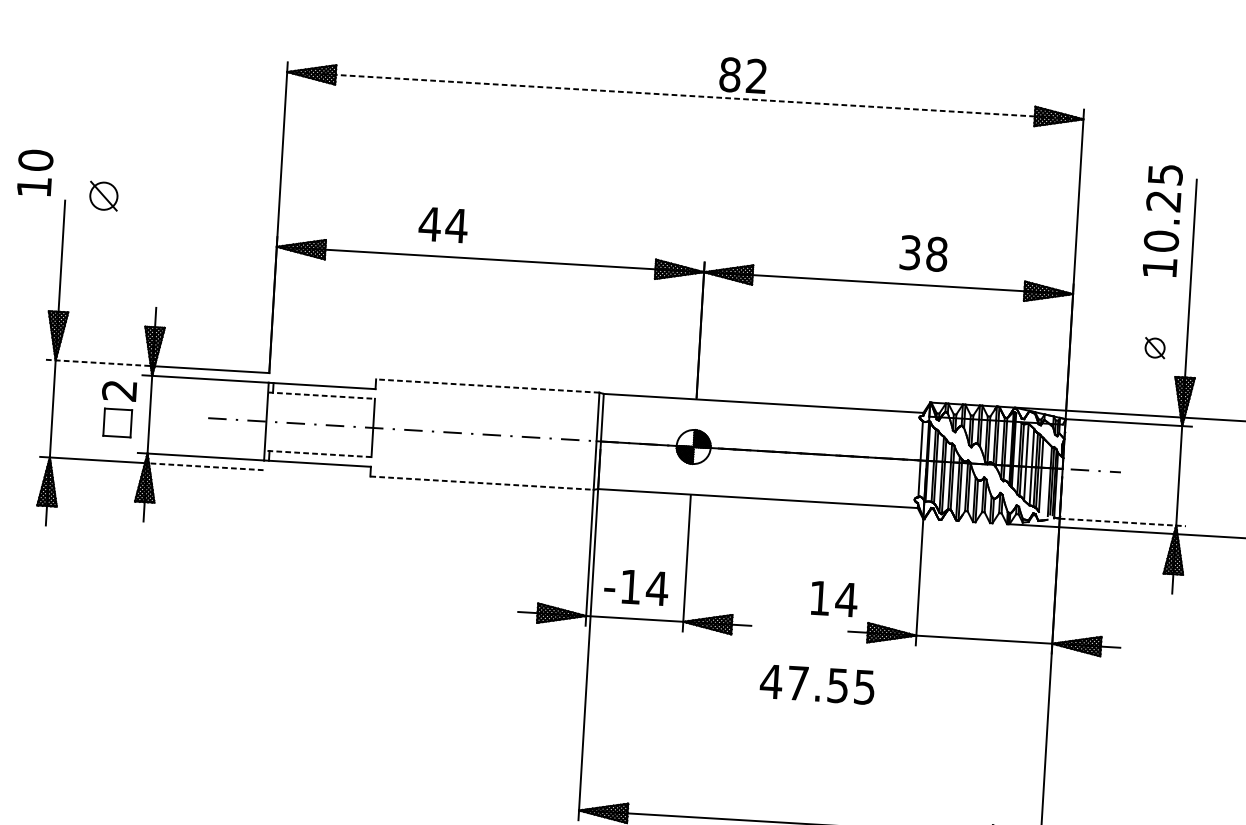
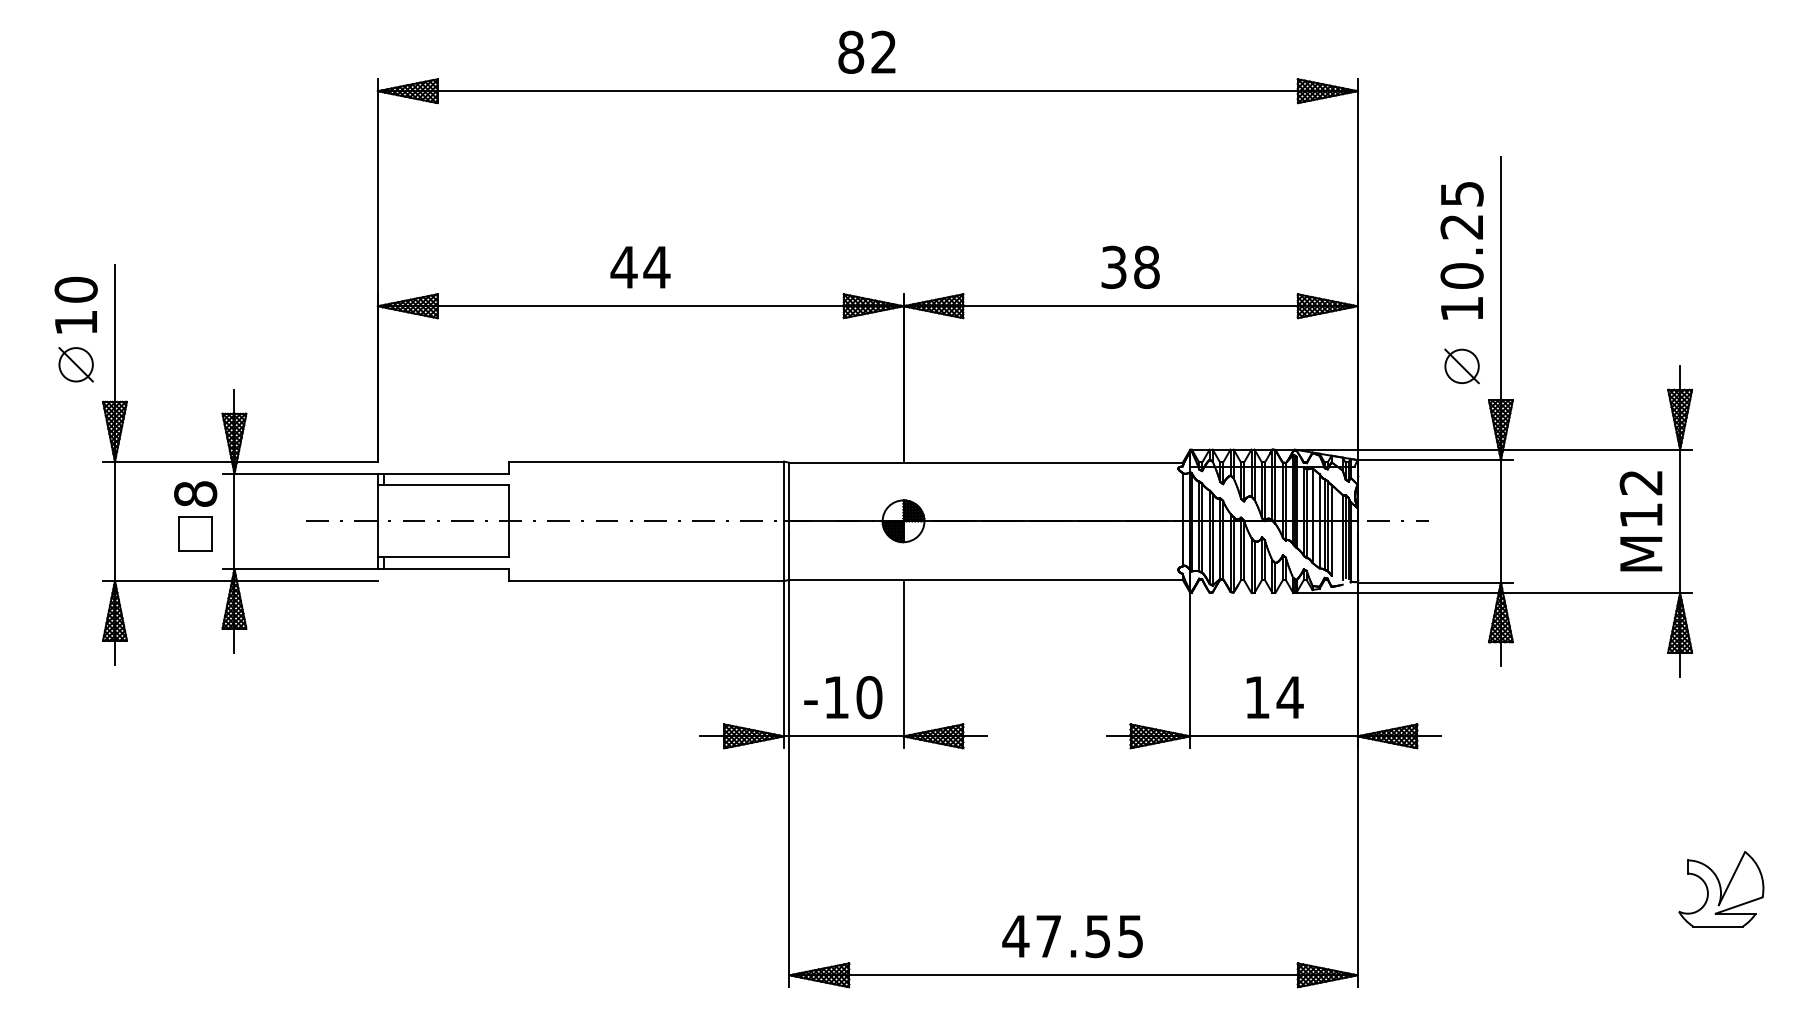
text: (742, 74) -> (866, 51), moved
line: (685, 95) -> (867, 91), dashed -> solid
text: (34, 172) -> (75, 304), moved
part: (103, 195) -> (75, 364), moved
text: (1162, 220) -> (1461, 250), moved
text: (443, 225) -> (640, 267), moved
text: (923, 253) -> (1130, 267), moved
part: (1154, 348) -> (1461, 366), size x1.43
line: (98, 362) -> (167, 461), dashed -> solid
line: (487, 385) -> (646, 461), dashed -> solid
text: (119, 390) -> (195, 493), 2 -> 8
line: (321, 395) -> (443, 485), dashed -> solid
line: (318, 454) -> (443, 557), dashed -> solid
line: (205, 467) -> (306, 581), dashed -> solid
line: (482, 483) -> (647, 581), dashed -> solid
line: (1123, 522) -> (1435, 582), dashed -> solid
text: (656, 588) -> (868, 697), -14 -> -10
text: (833, 599) -> (1274, 697), moved
text: (817, 684) -> (1072, 936), moved

